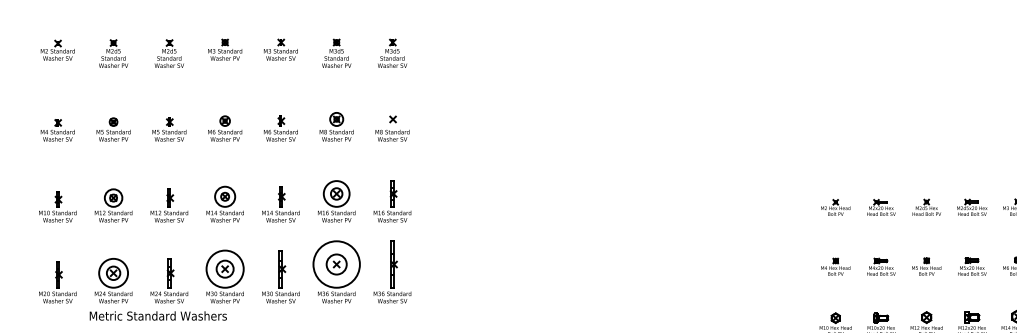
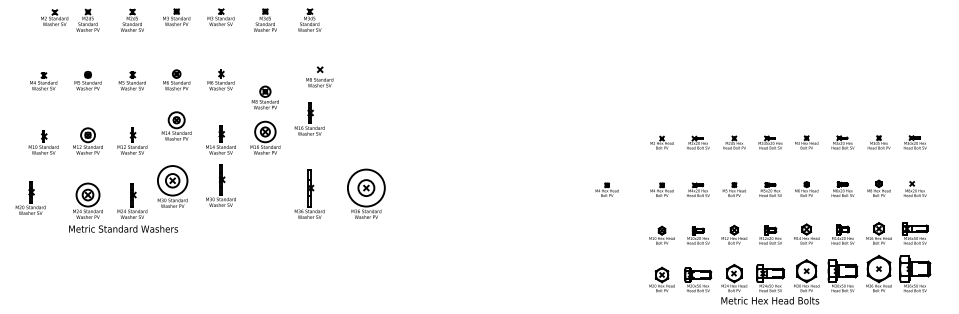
part: (57, 49) -> (54, 17), moved
part: (335, 126) -> (264, 97), moved
part: (392, 127) -> (319, 76), moved
part: (392, 200) -> (309, 118), moved
part: (224, 203) -> (176, 125), moved
part: (765, 266) -> (606, 189), added
part: (336, 271) -> (366, 193), moved
part: (224, 276) -> (172, 186), moved
part: (280, 276) -> (220, 185), moved
part: (57, 281) -> (30, 197), moved

